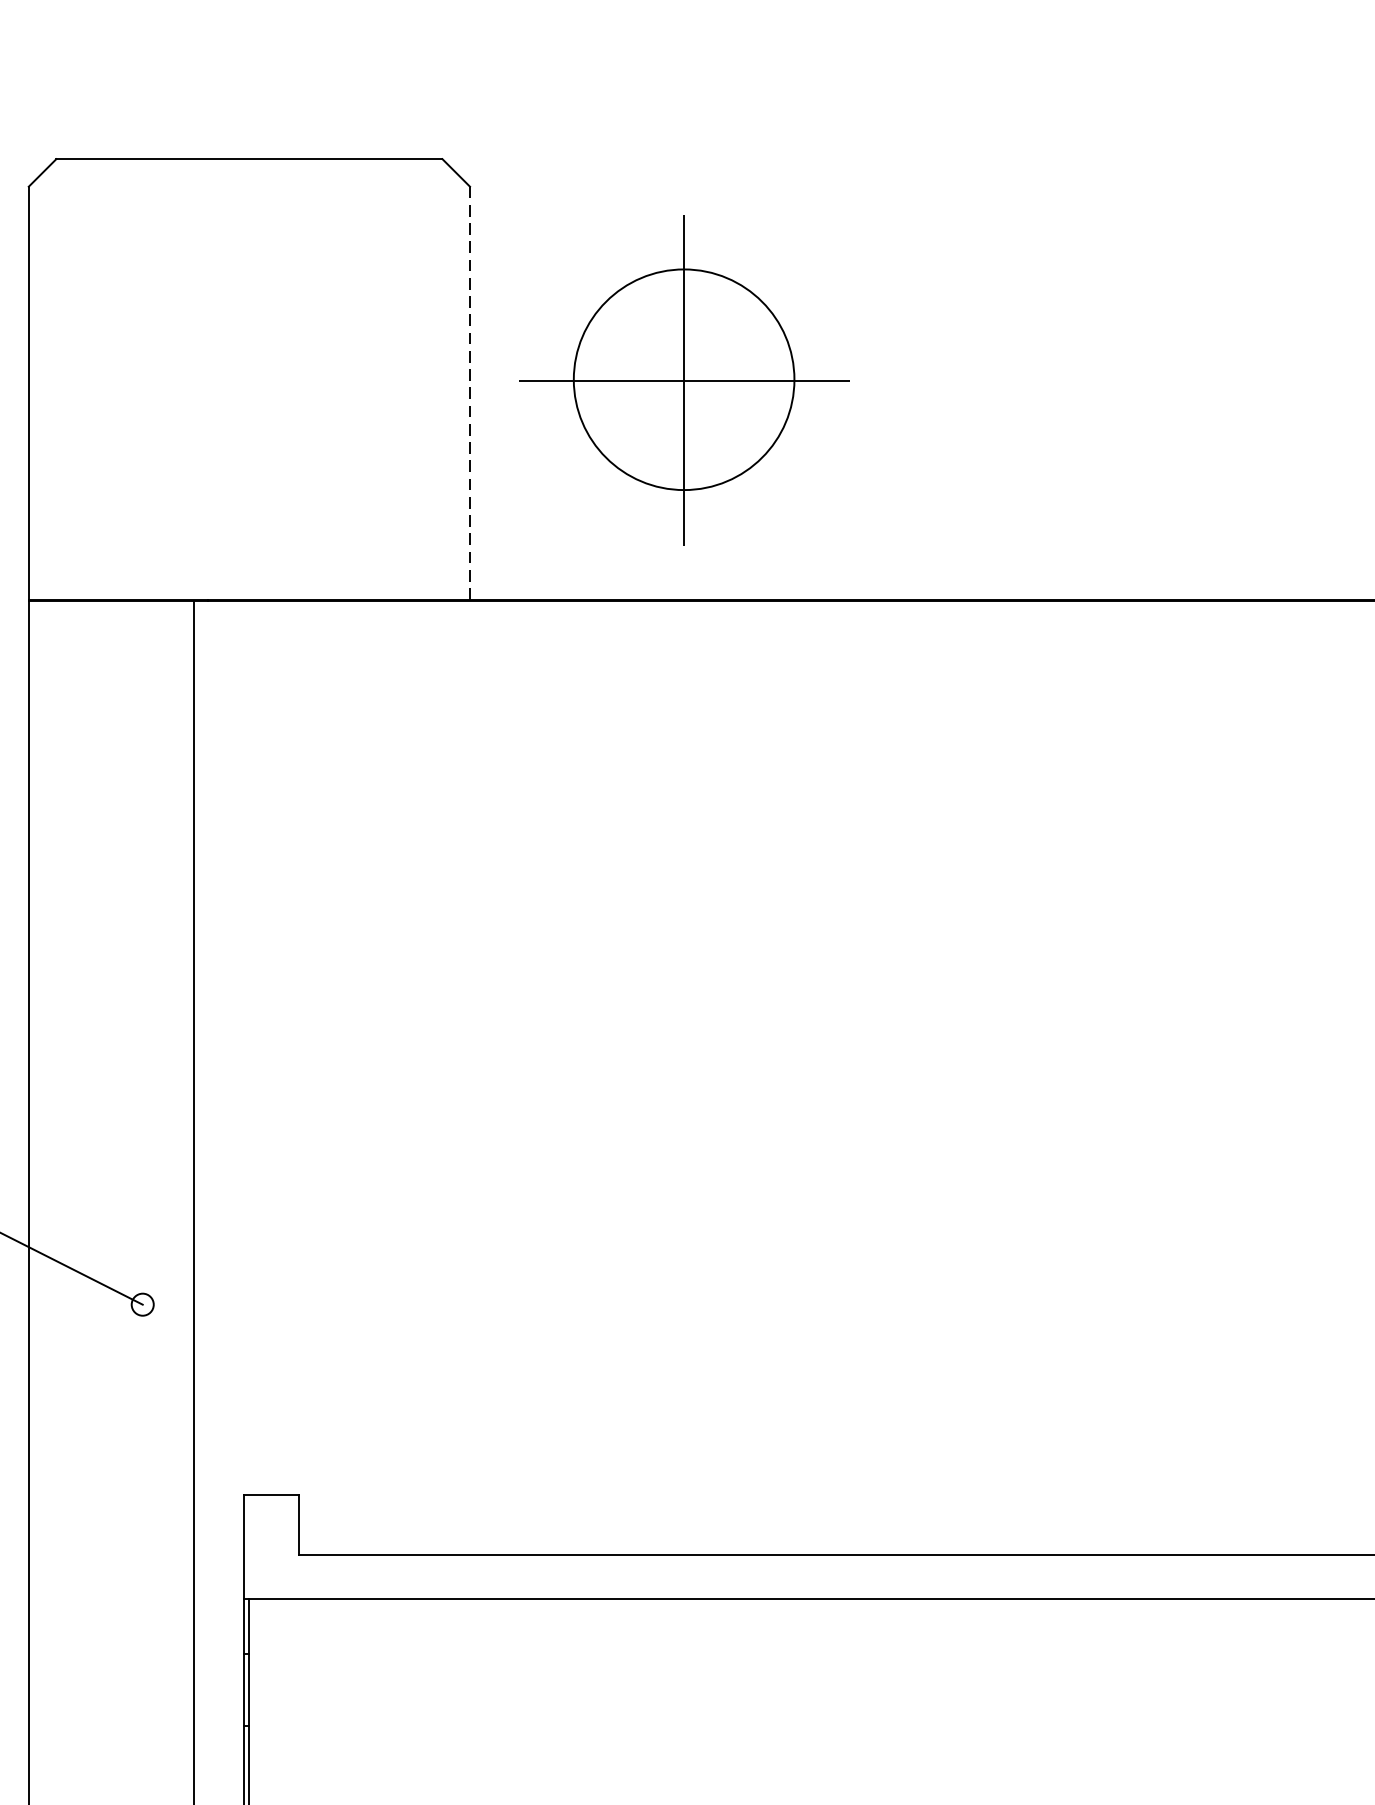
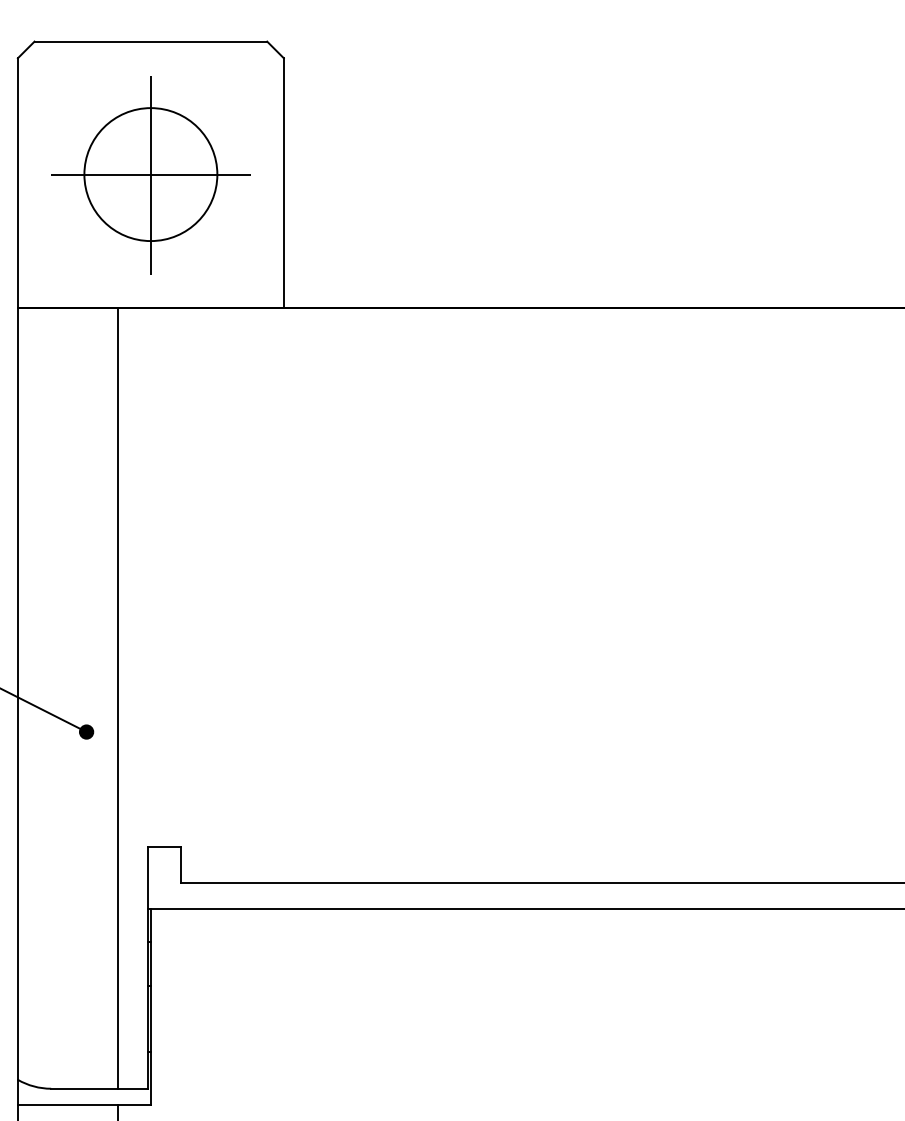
part: (683, 381) -> (150, 175), moved
line: (469, 392) -> (283, 182), dashed -> solid
fill: (142, 1303) -> (86, 731), added

